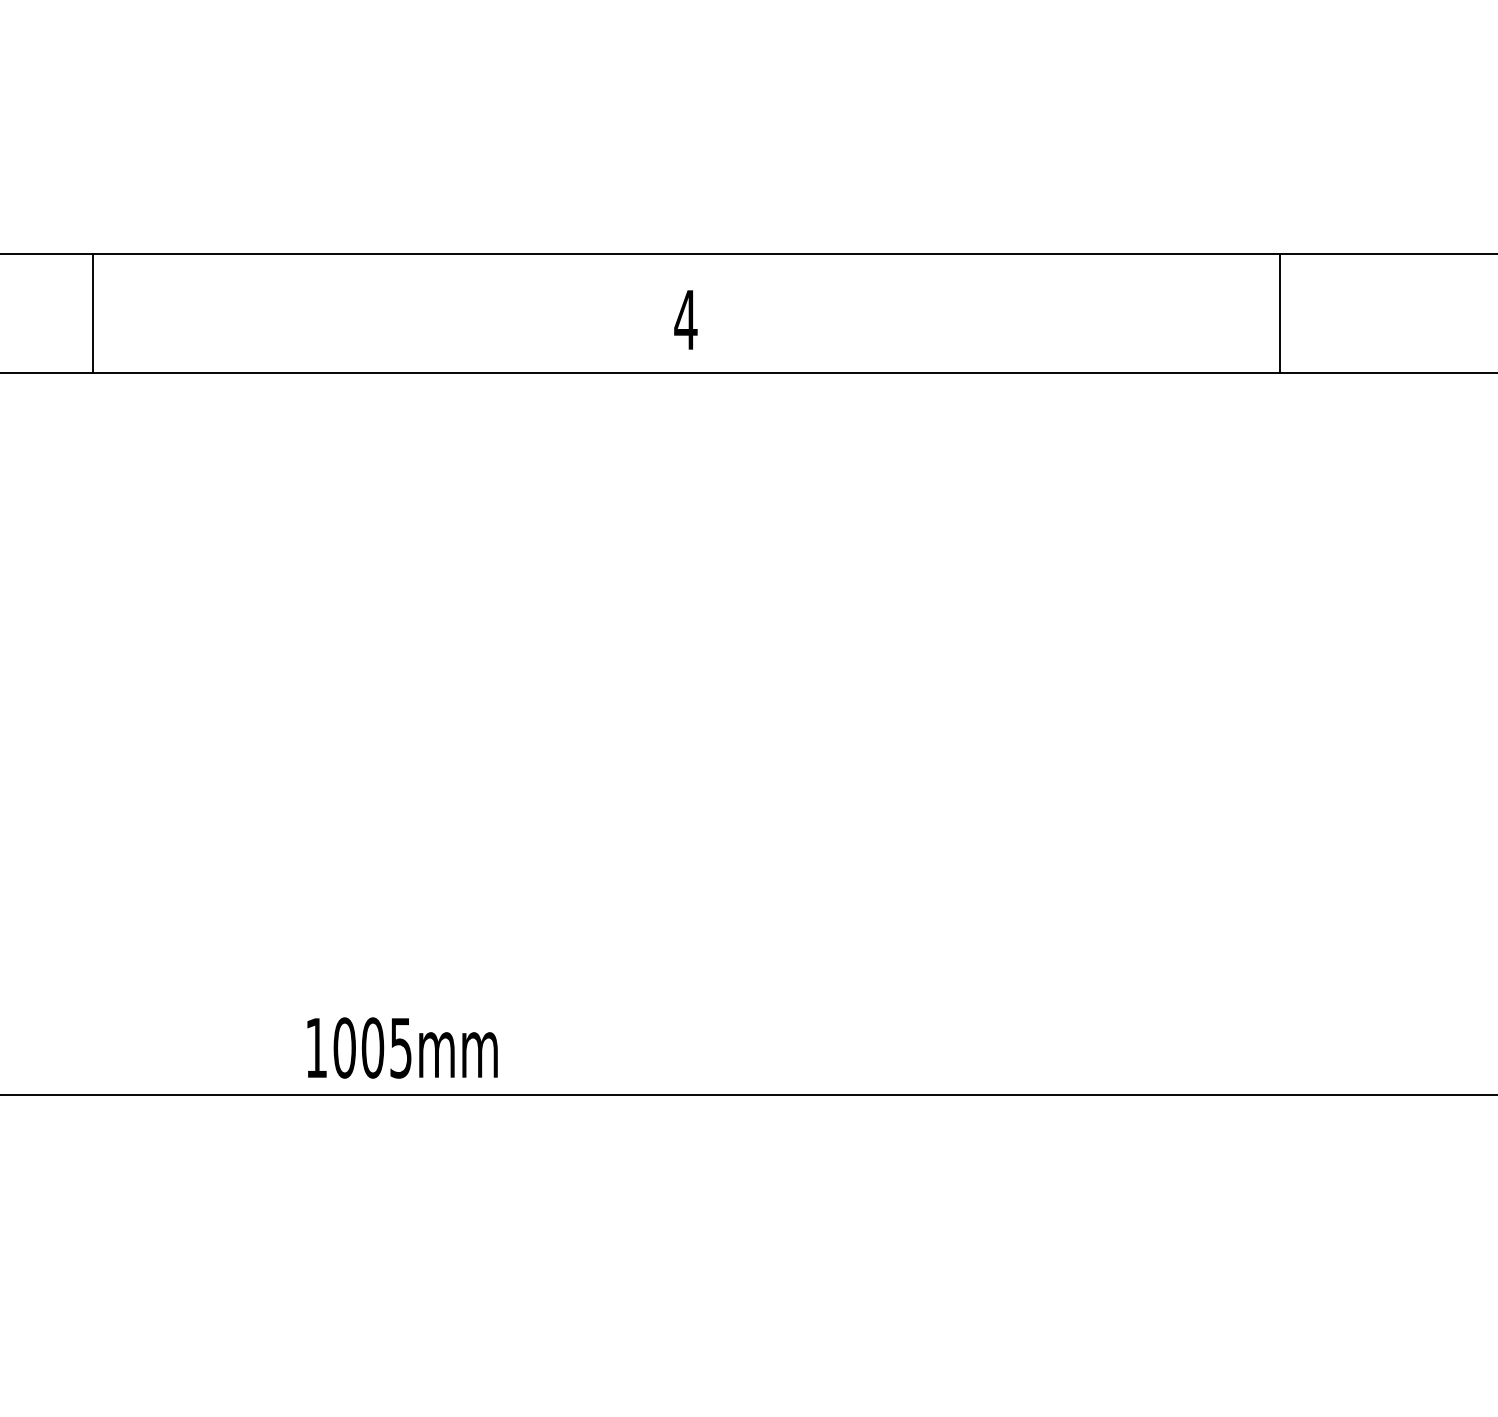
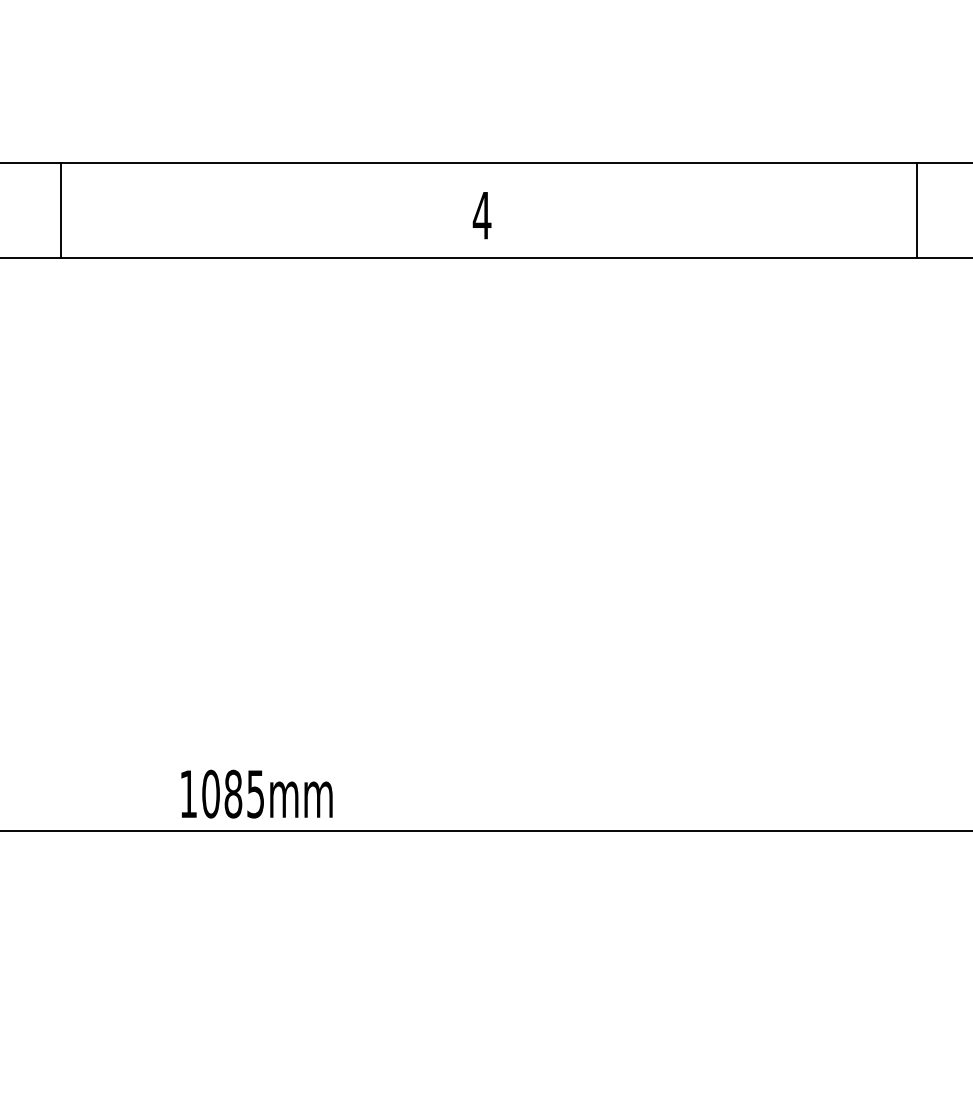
line: (93, 313) -> (61, 210), moved
line: (1279, 313) -> (916, 210), moved
text: (372, 1047) -> (233, 793), 1005mm -> 1085mm

